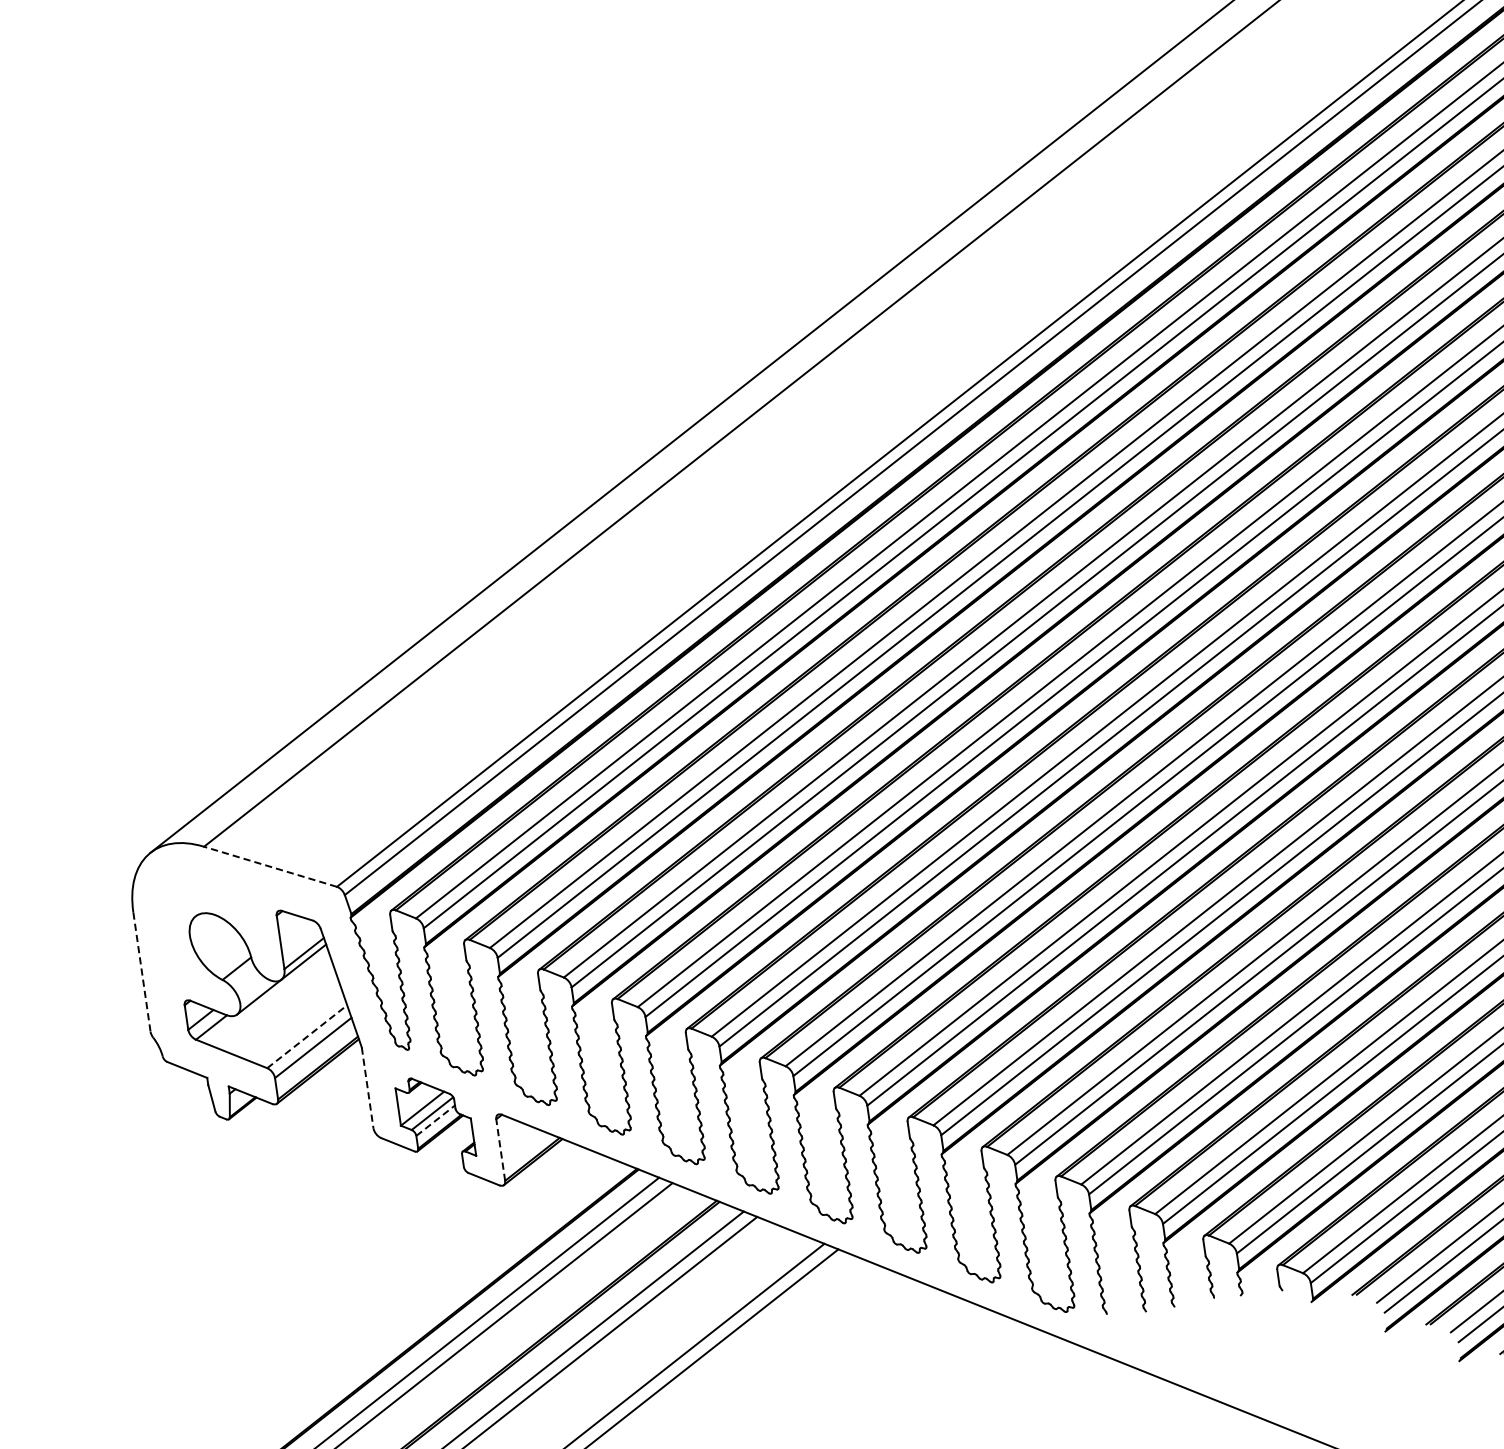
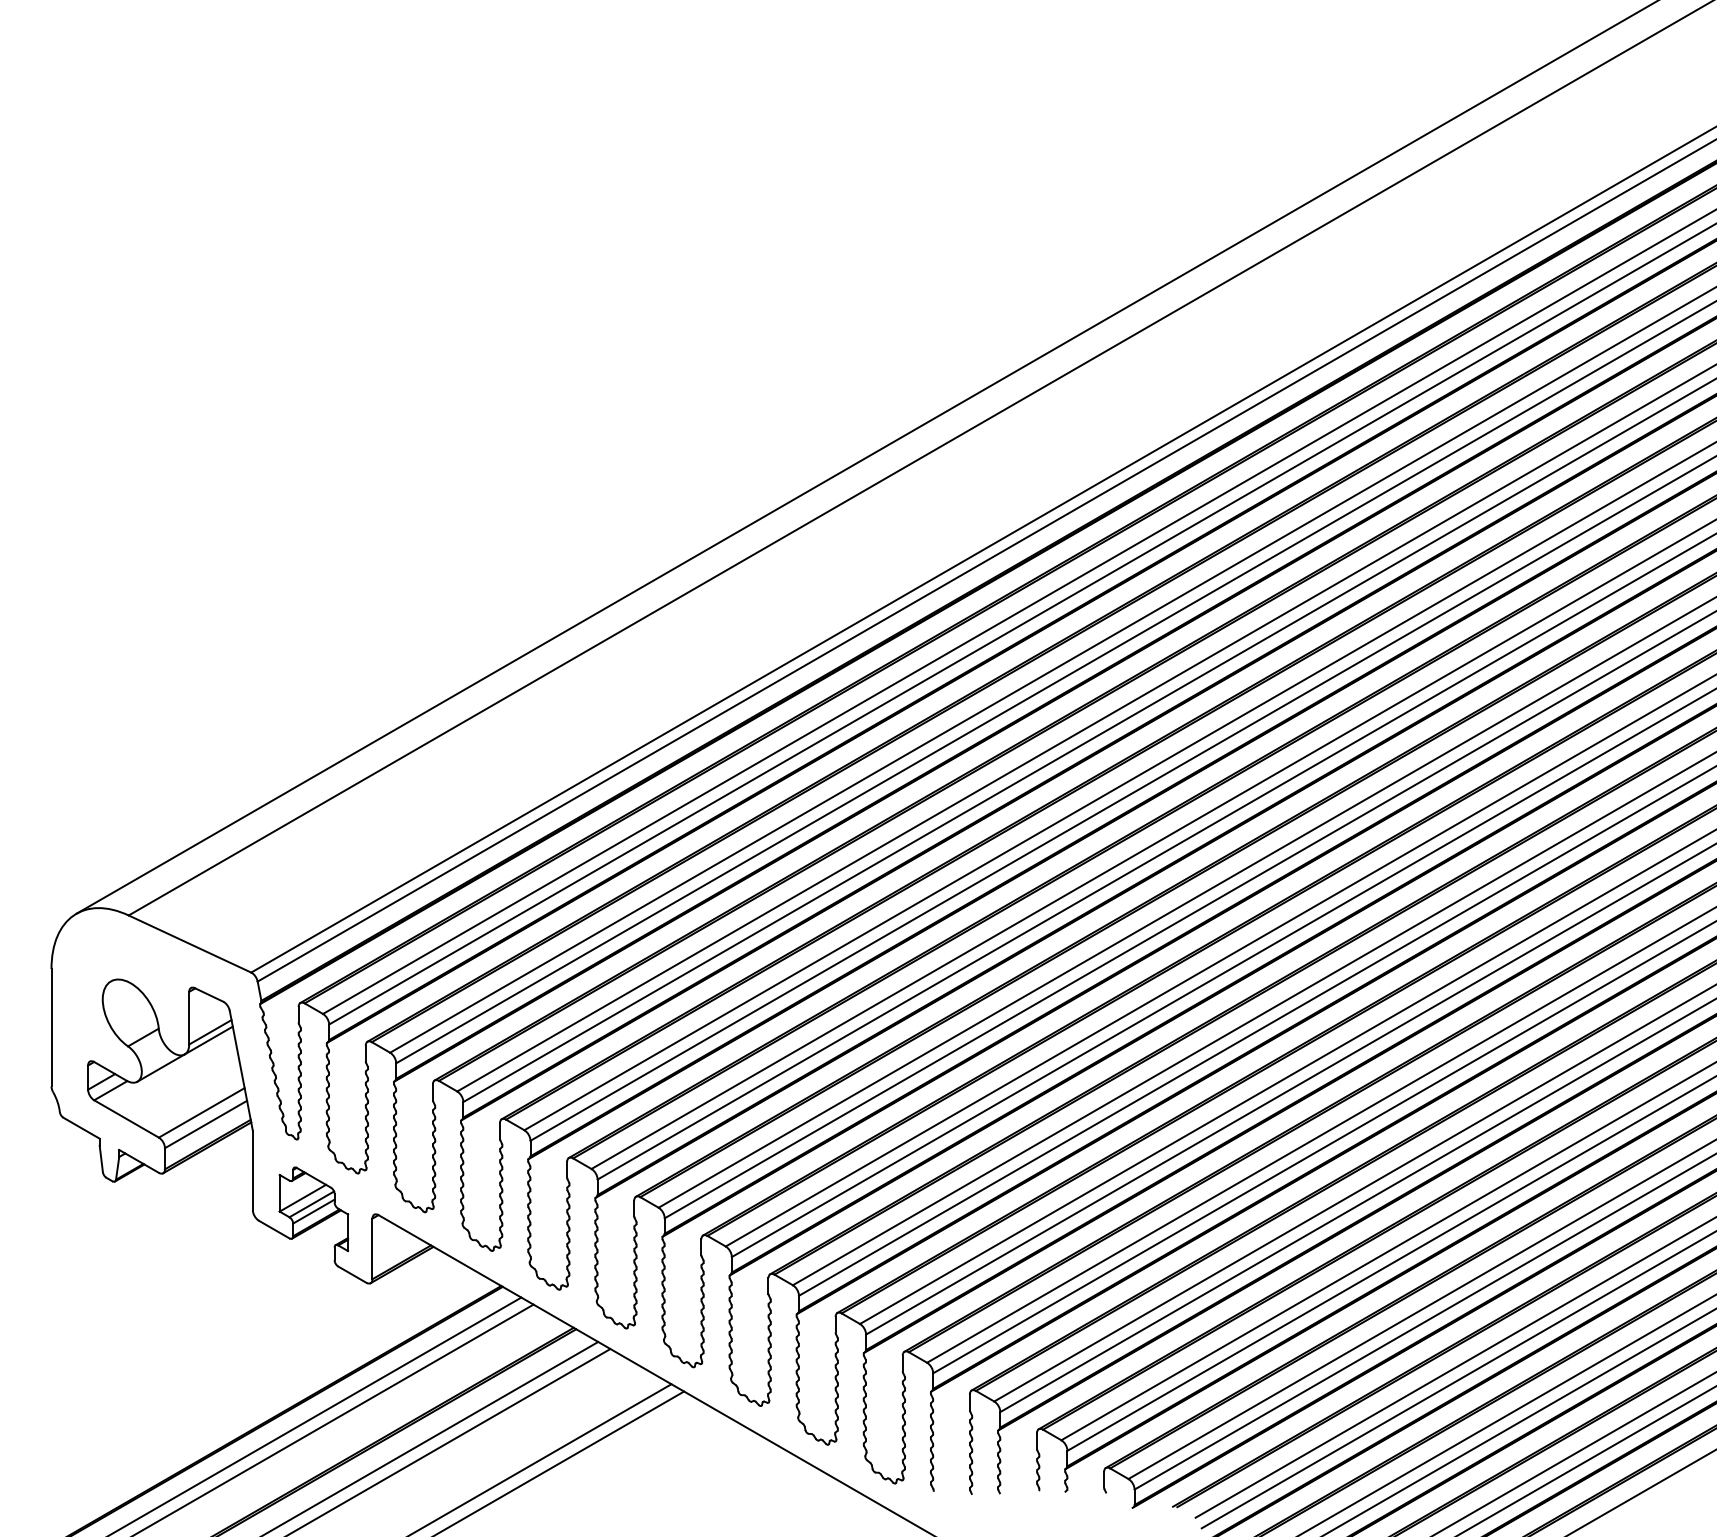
line: (271, 867) -> (190, 944), dashed -> solid
line: (141, 971) -> (51, 1027), dashed -> solid
line: (306, 1036) -> (201, 1112), dashed -> solid
line: (367, 1087) -> (252, 1170), dashed -> solid
line: (435, 1120) -> (313, 1211), dashed -> solid
line: (500, 1149) -> (372, 1248), dashed -> solid

